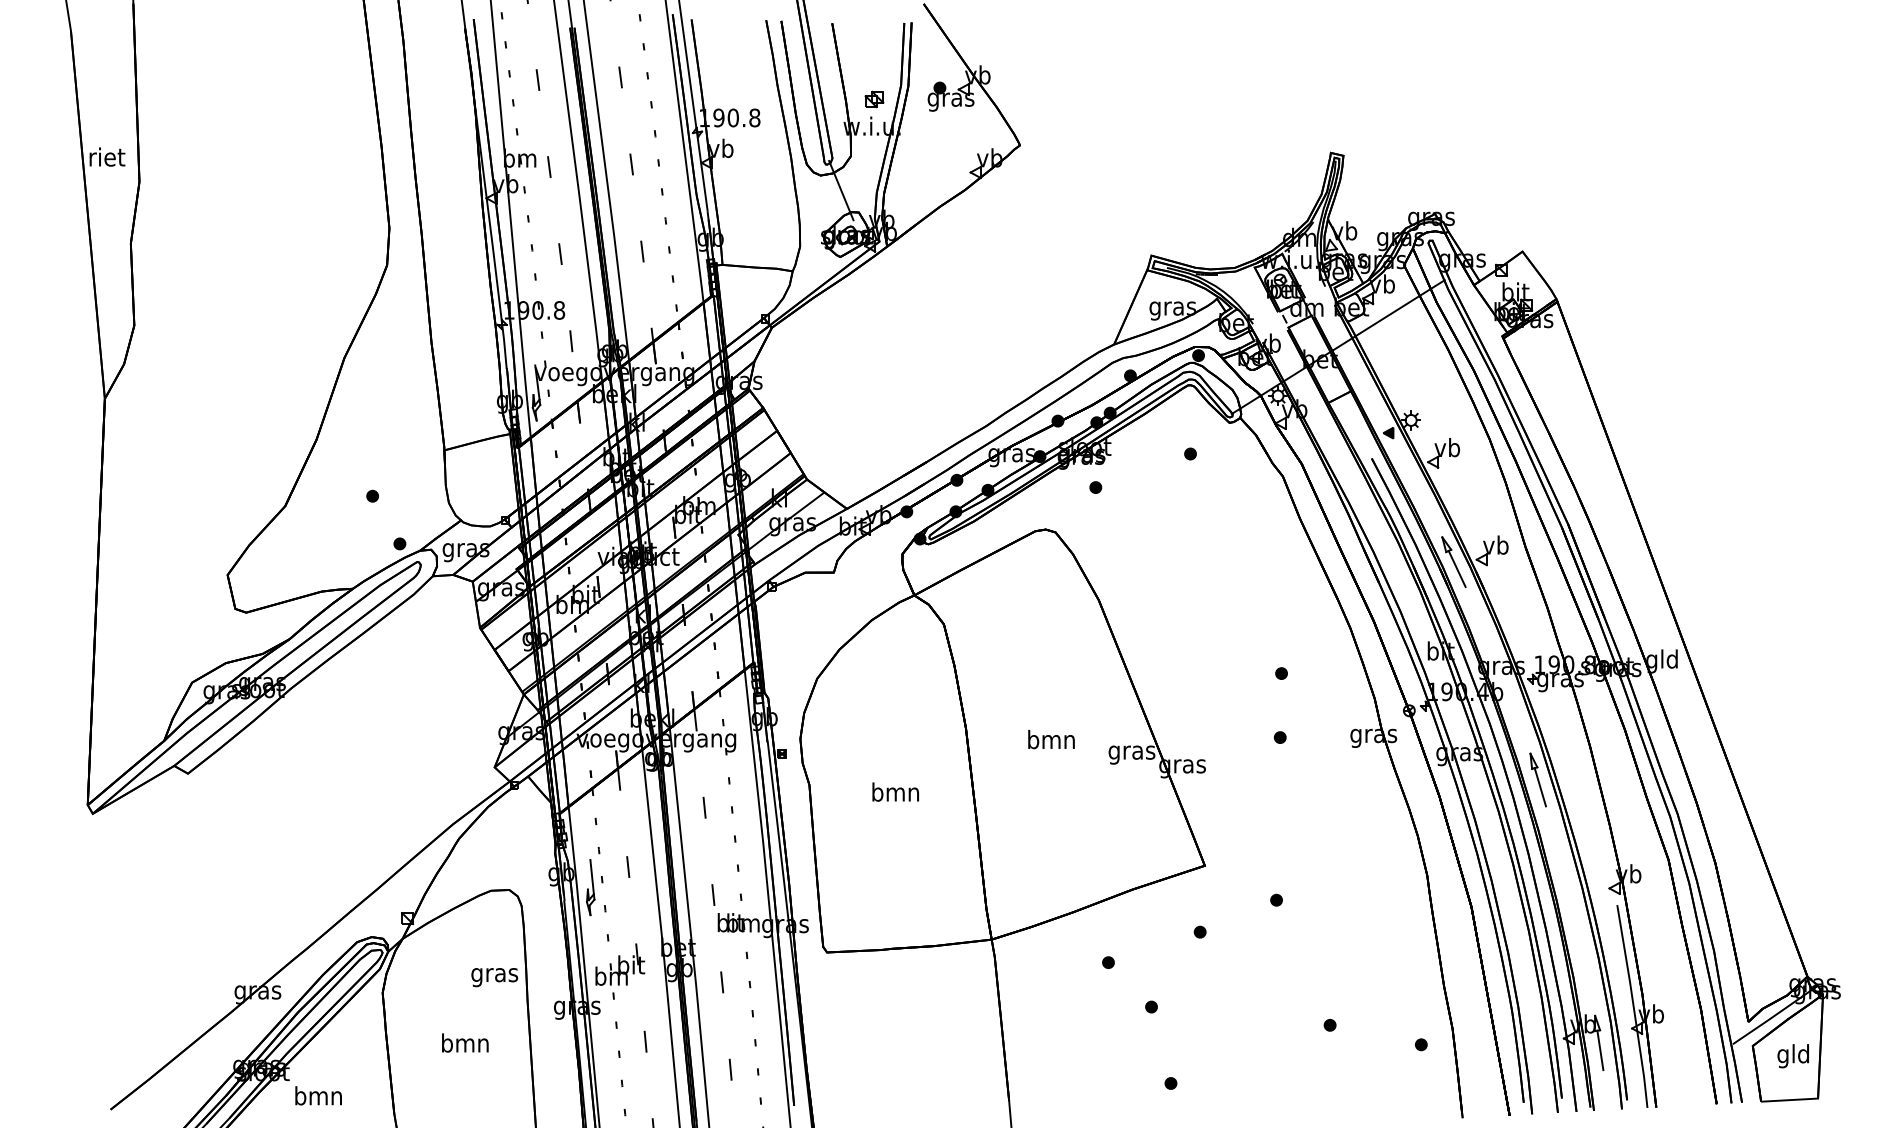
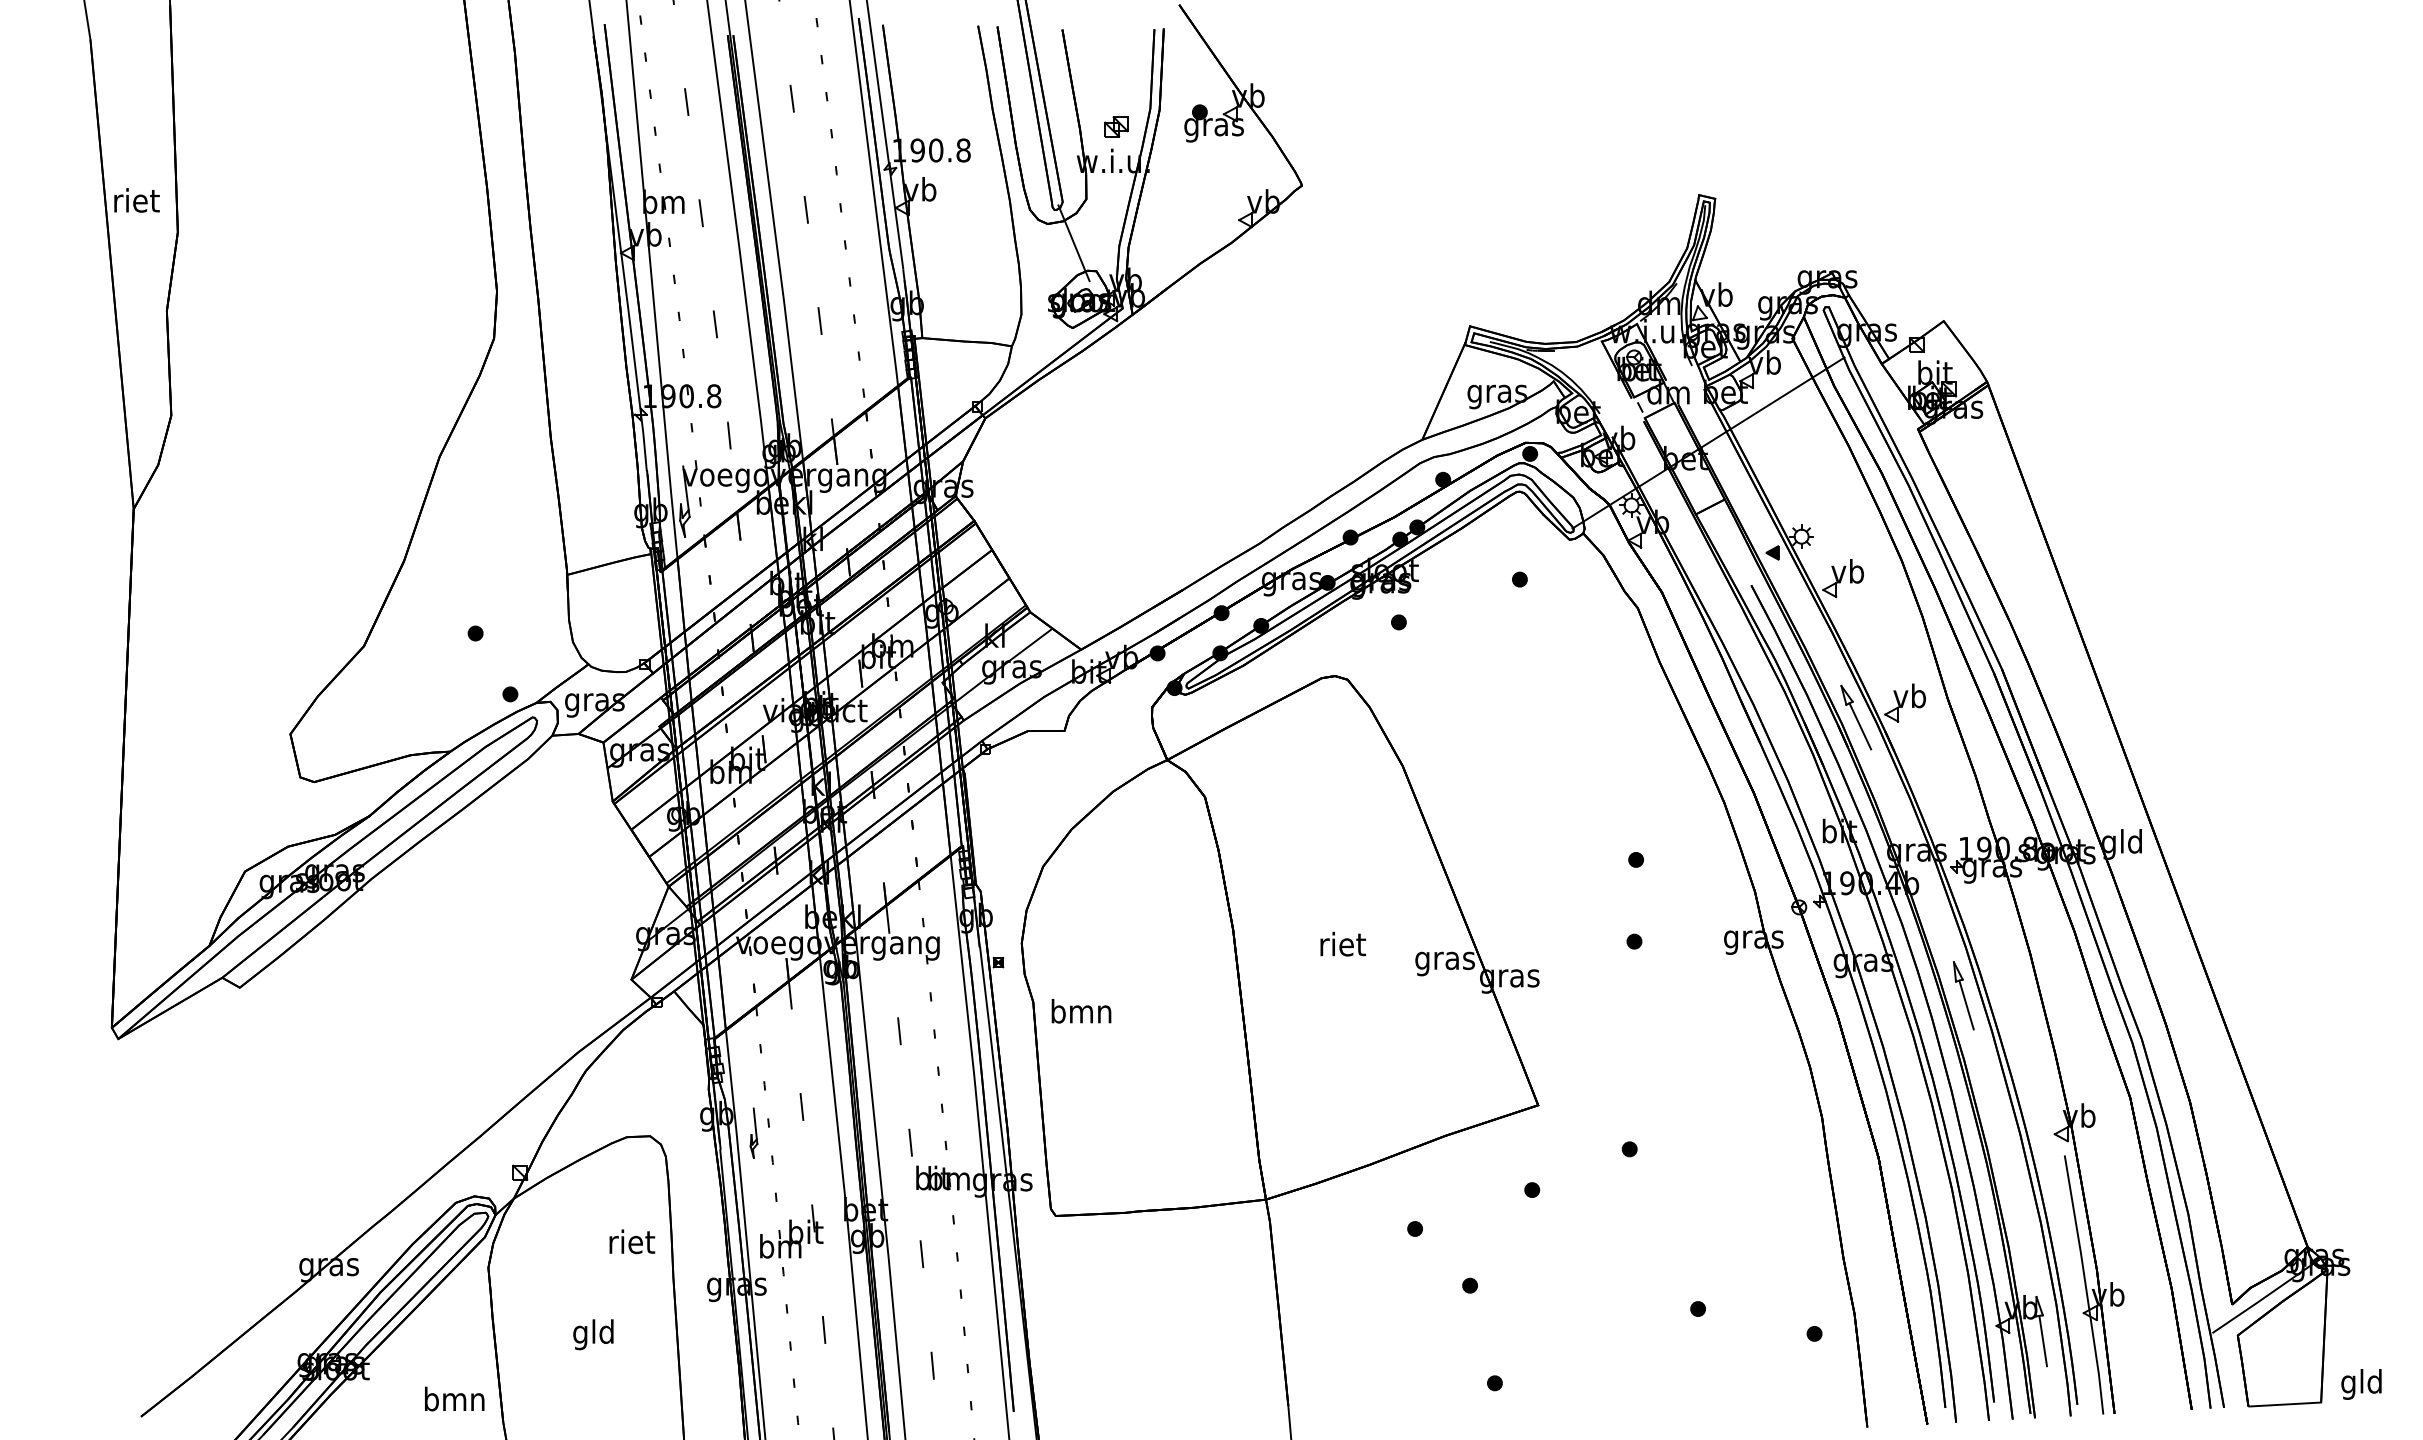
text: (1051, 739) -> (1342, 943), bmn -> riet
text: (895, 792) -> (1081, 1011), moved
part: (590, 887) -> (753, 1133), size x0.7
text: (494, 974) -> (631, 1244), gras -> riet
text: (464, 1045) -> (593, 1334), bmn -> gld
text: (1793, 1056) -> (2361, 1384), moved
text: (318, 1095) -> (454, 1398), moved

